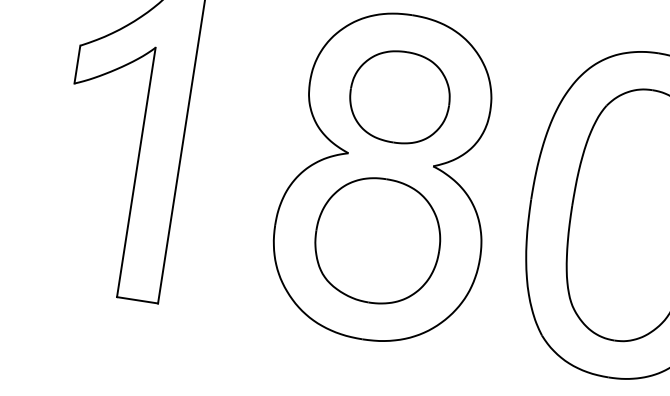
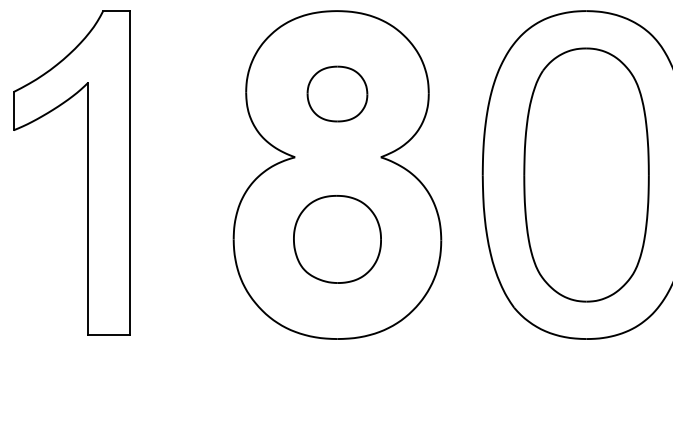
part: (400, 96) -> (337, 93), size x0.6
part: (377, 240) -> (337, 239), size x0.7

